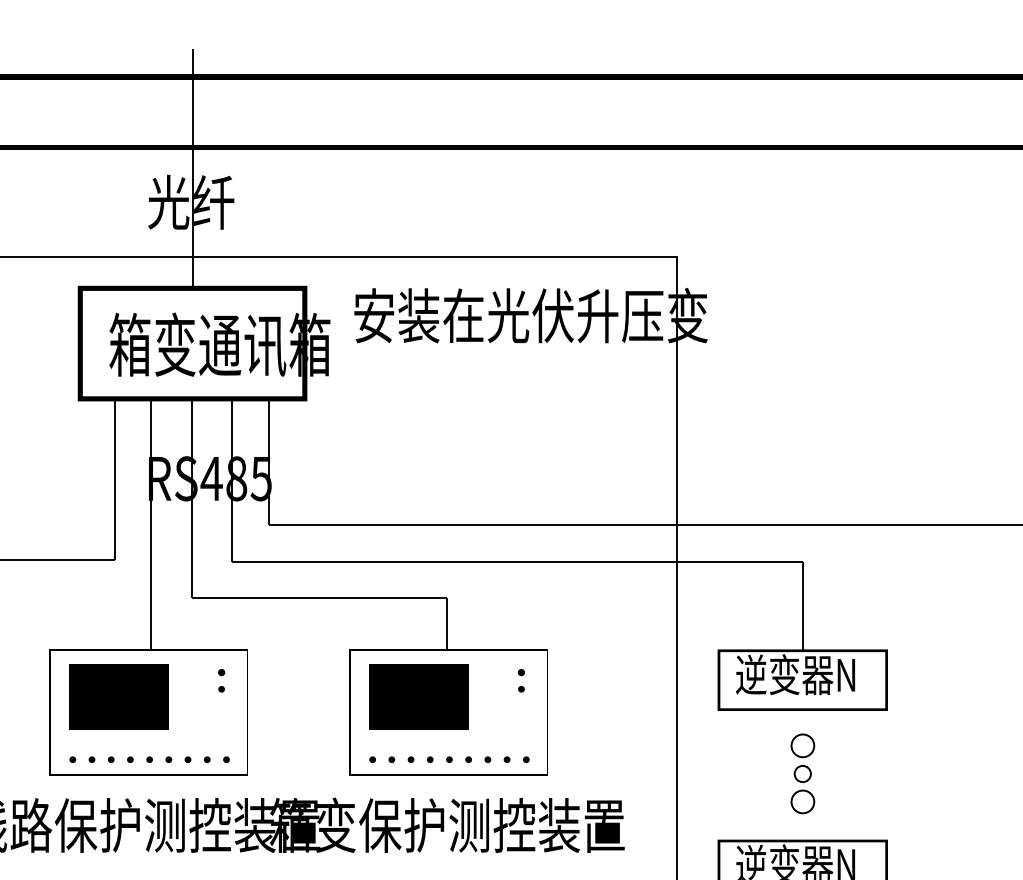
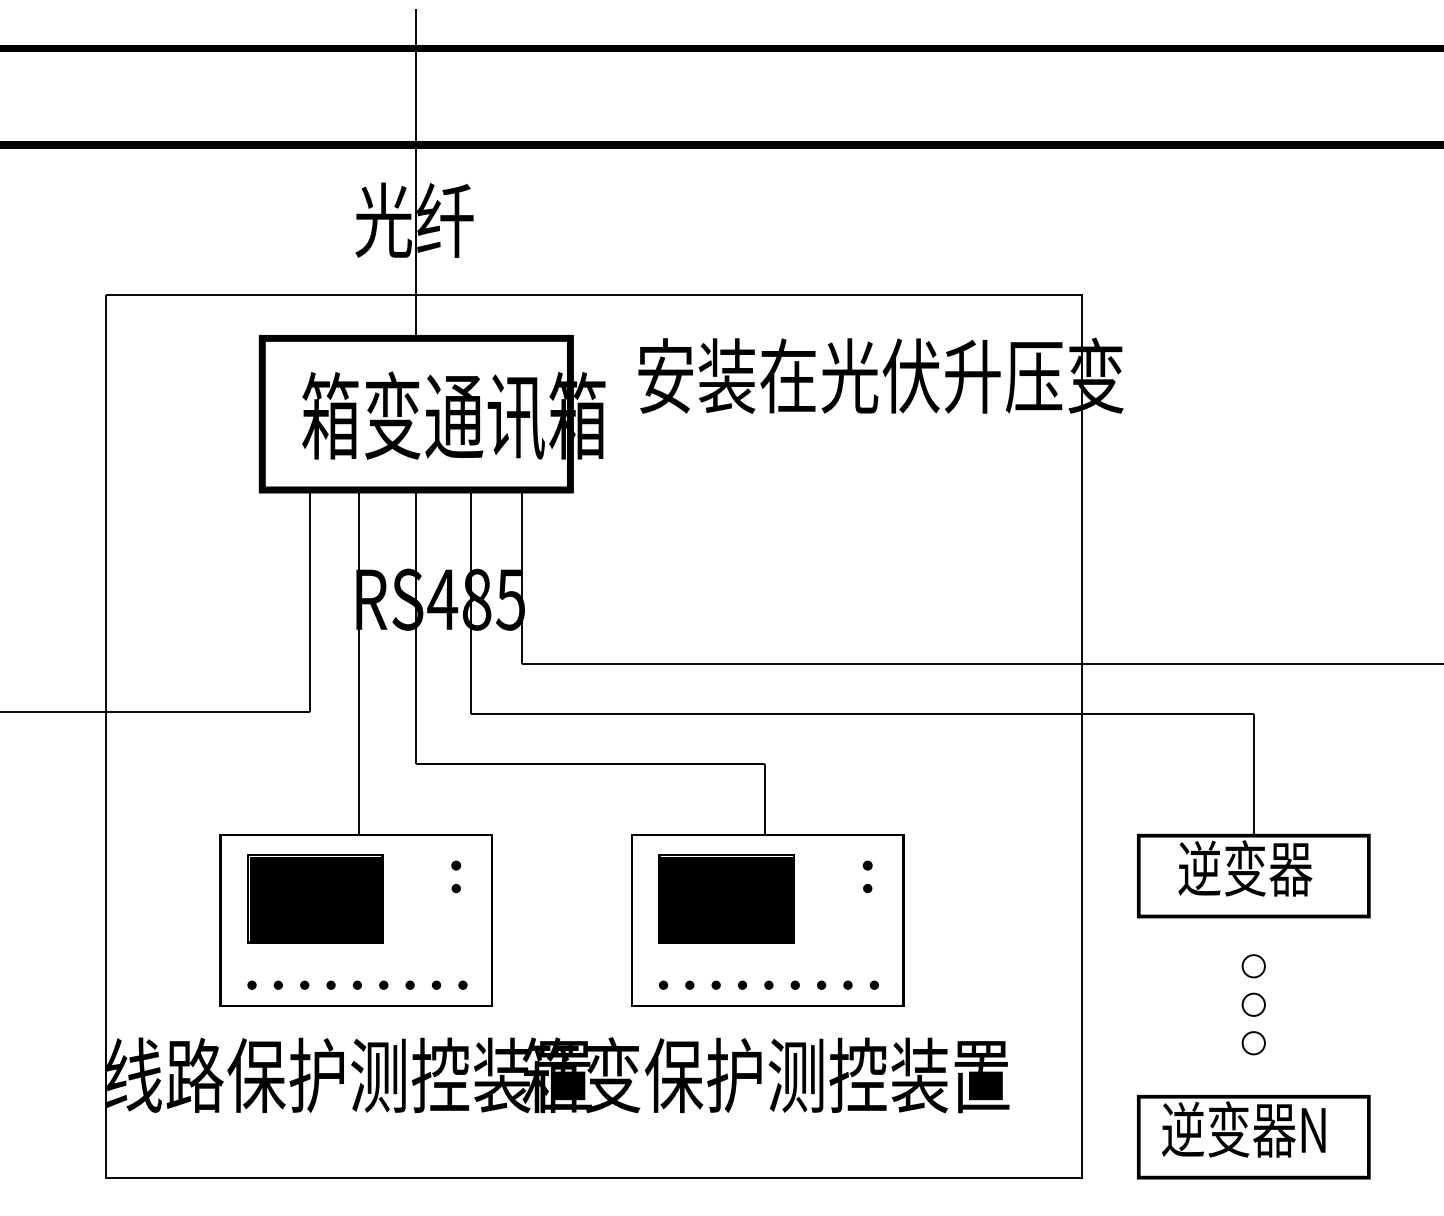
text: (795, 674) -> (1243, 868), 逆变器N -> 逆变器
circle: (802, 746) -> (1253, 966), size x0.71
circle: (802, 802) -> (1253, 1043), size x0.71

